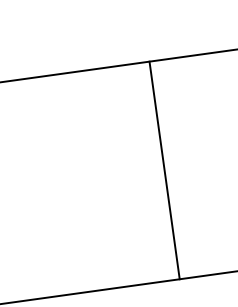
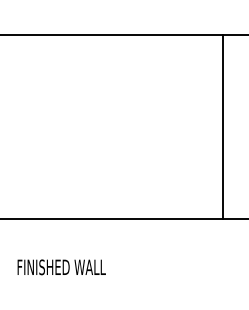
line: (164, 170) -> (223, 126), moved

